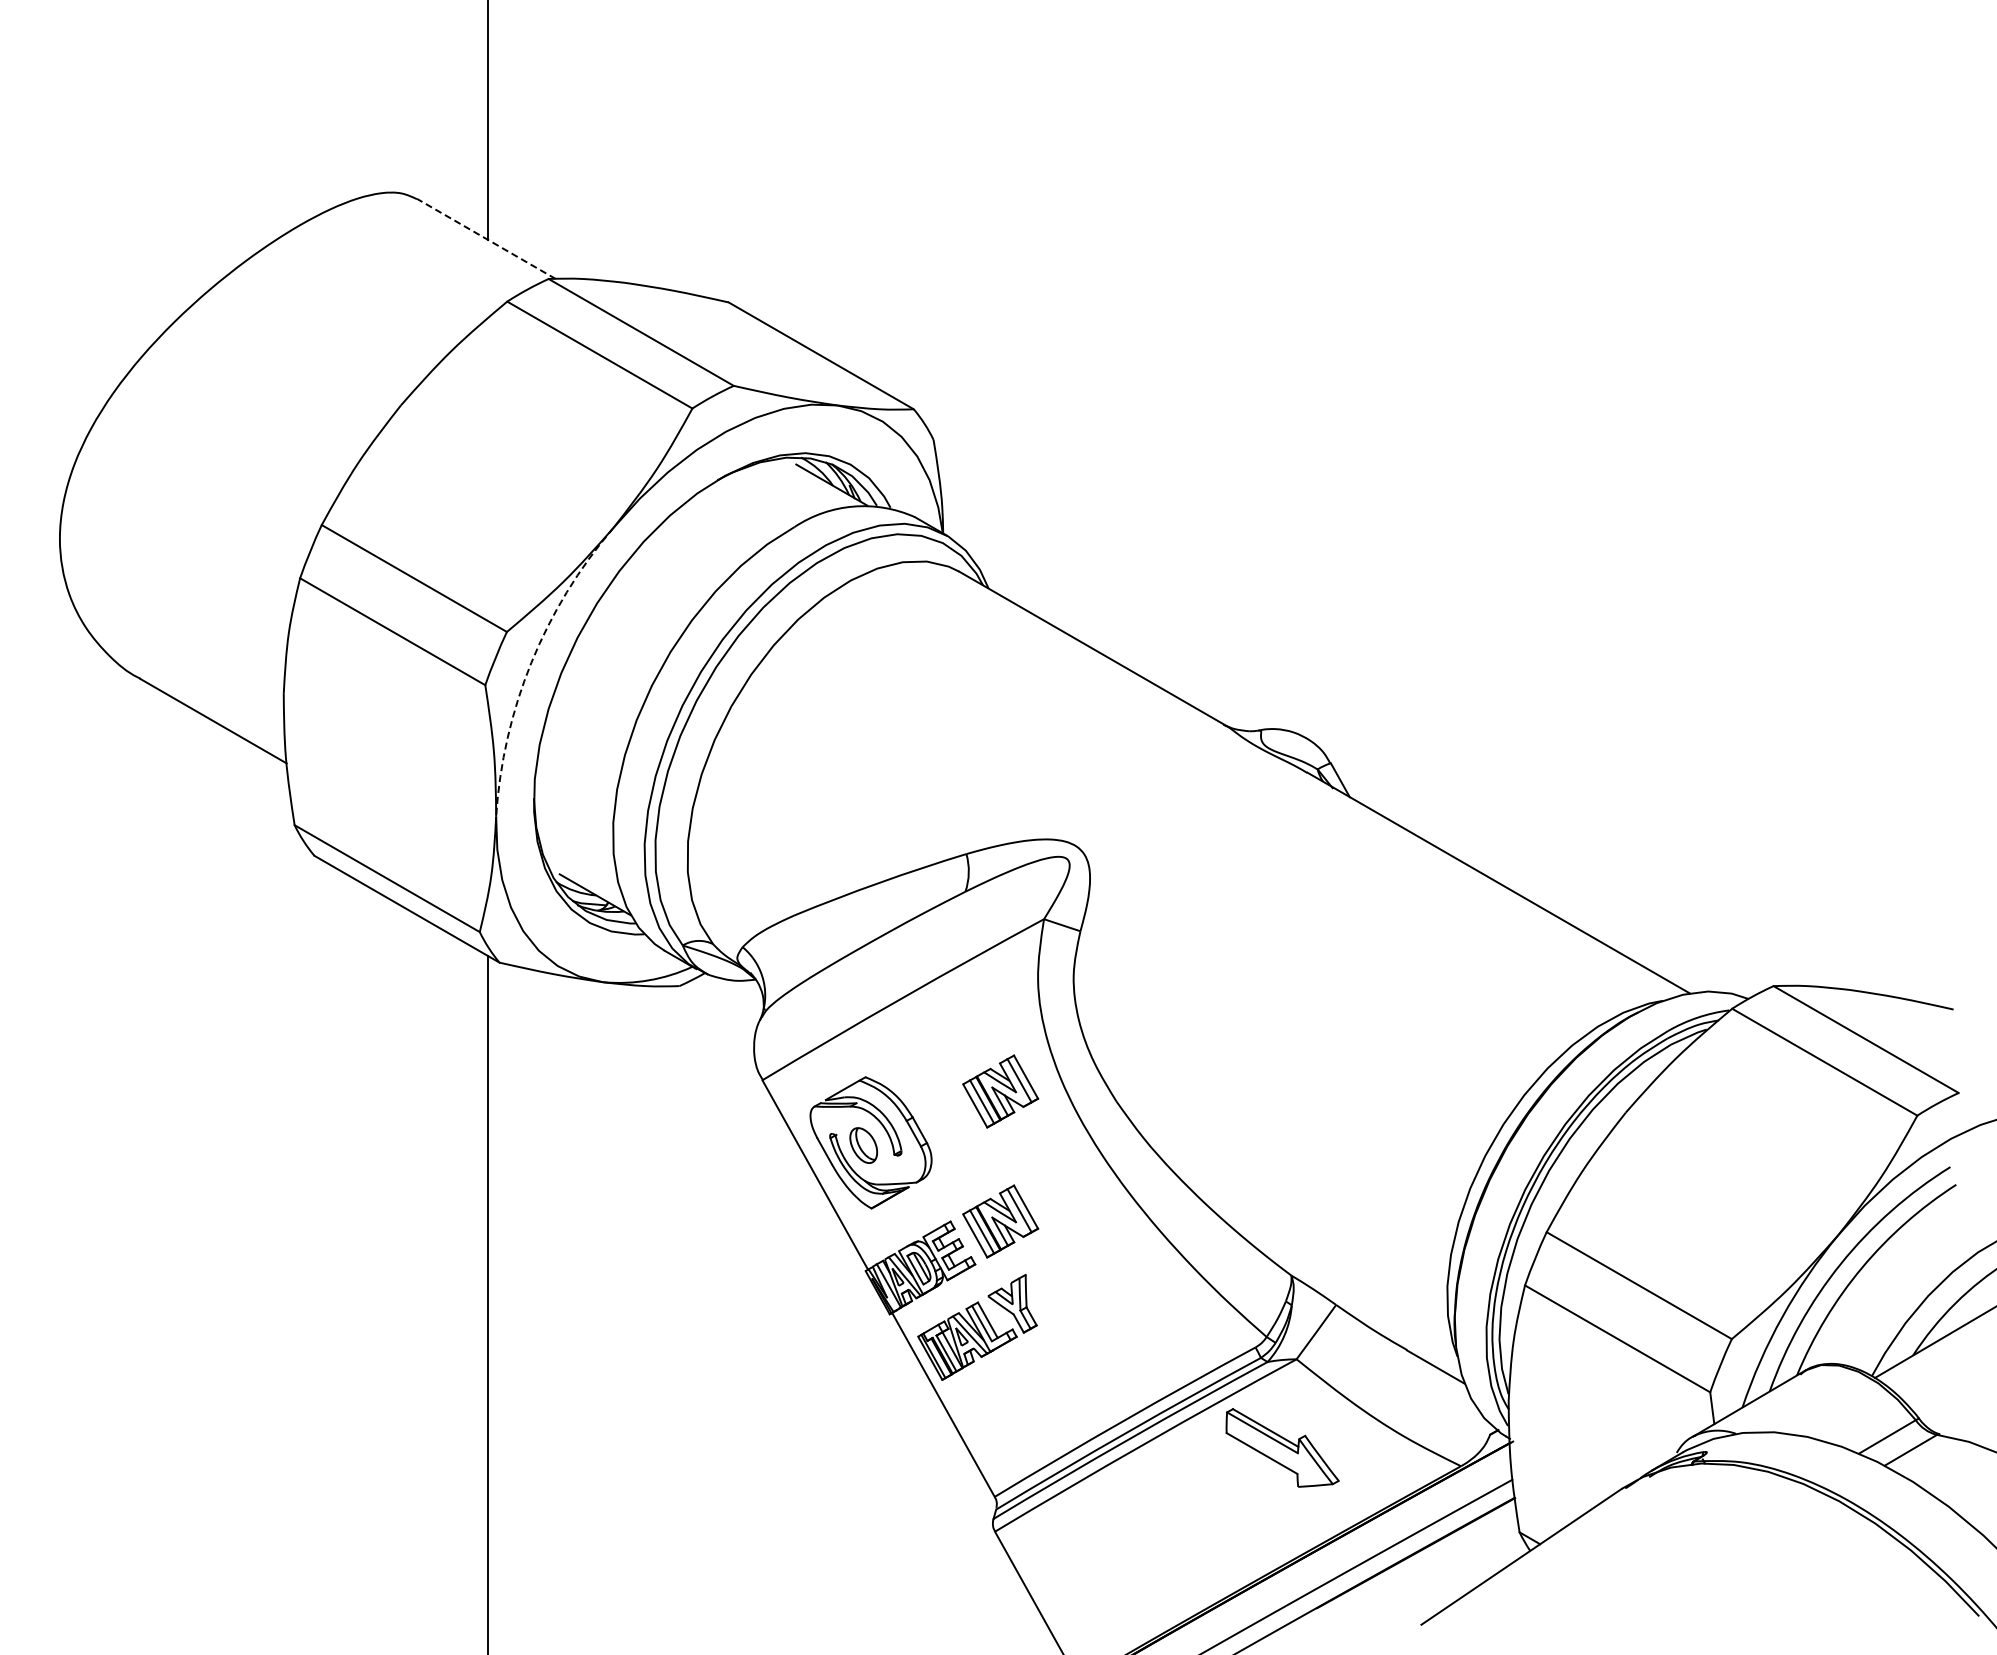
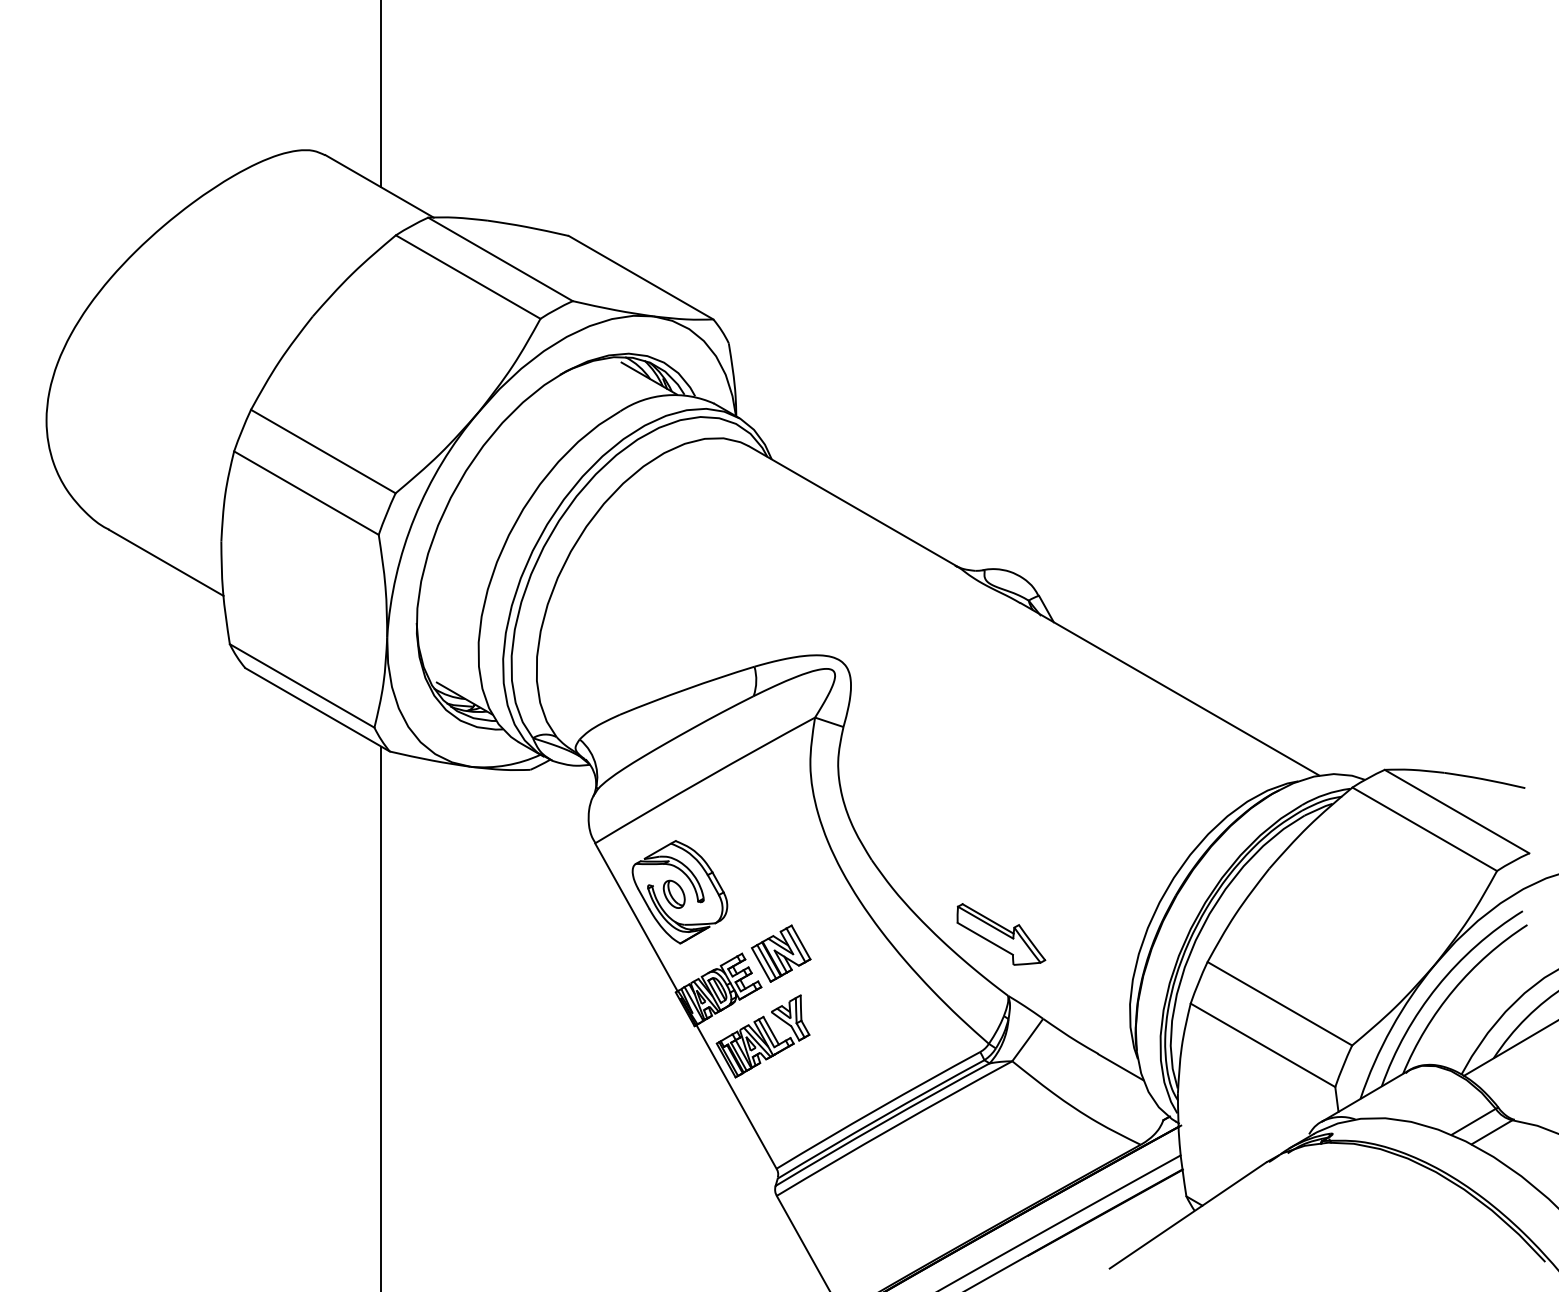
line: (486, 238) -> (379, 186), dashed -> solid
arc: (531, 662) -> (414, 517), dashed -> solid
part: (1000, 1091) -> (781, 852), removed
part: (1282, 1447) -> (1001, 934), moved

